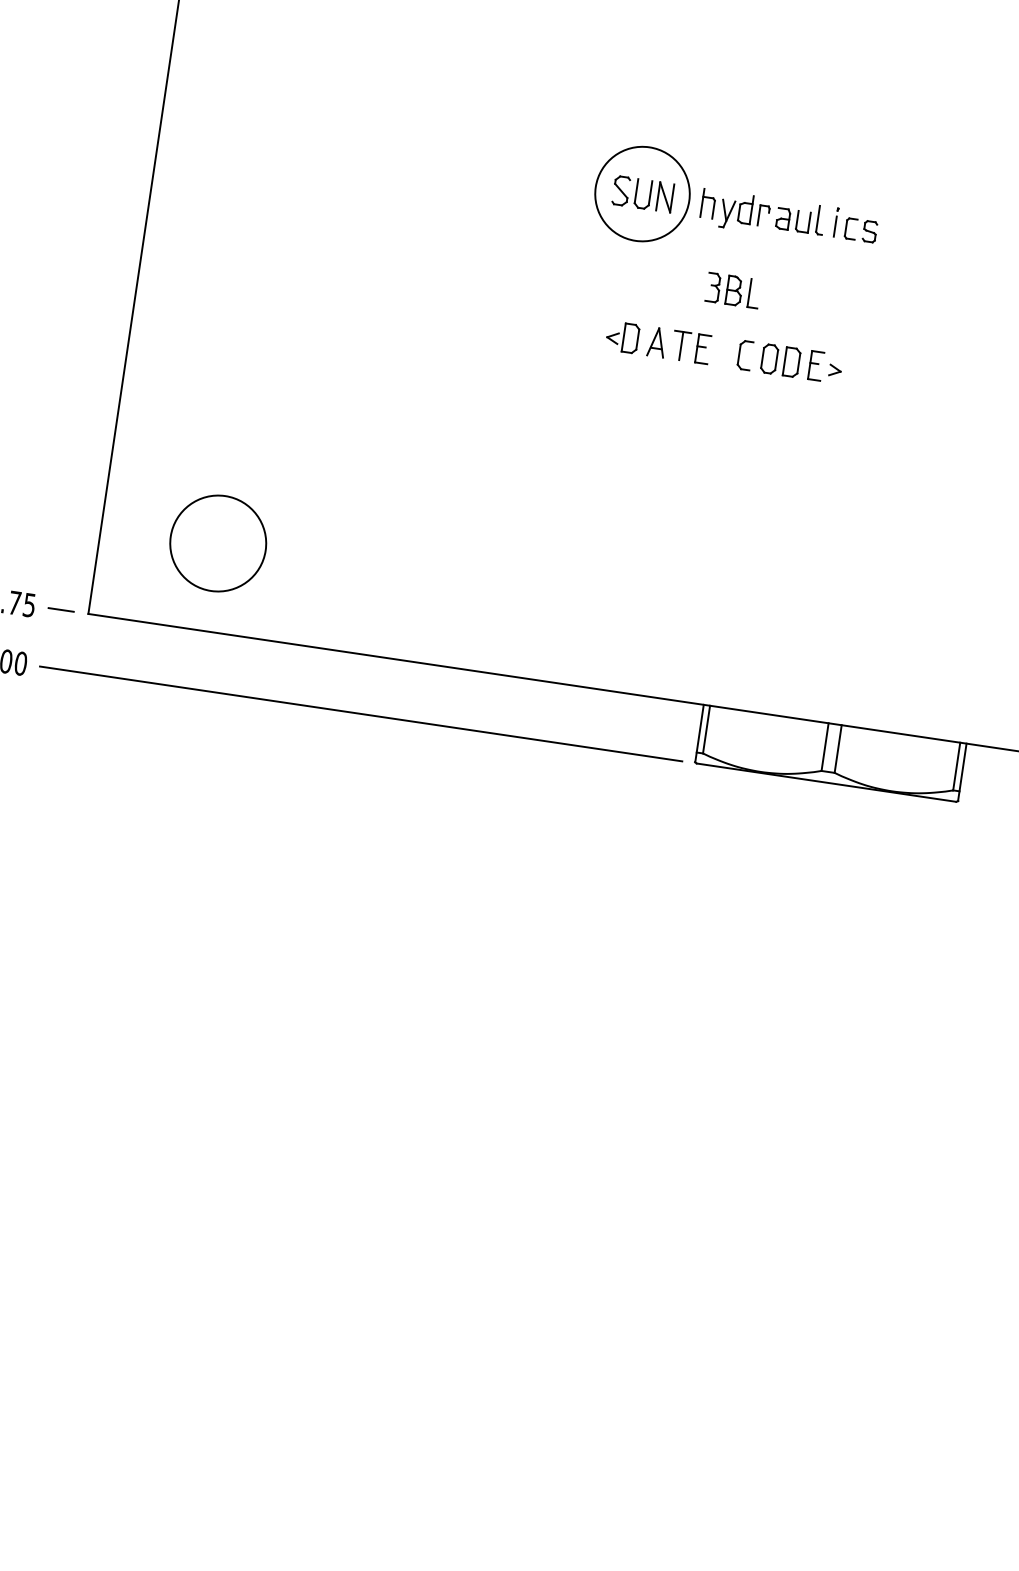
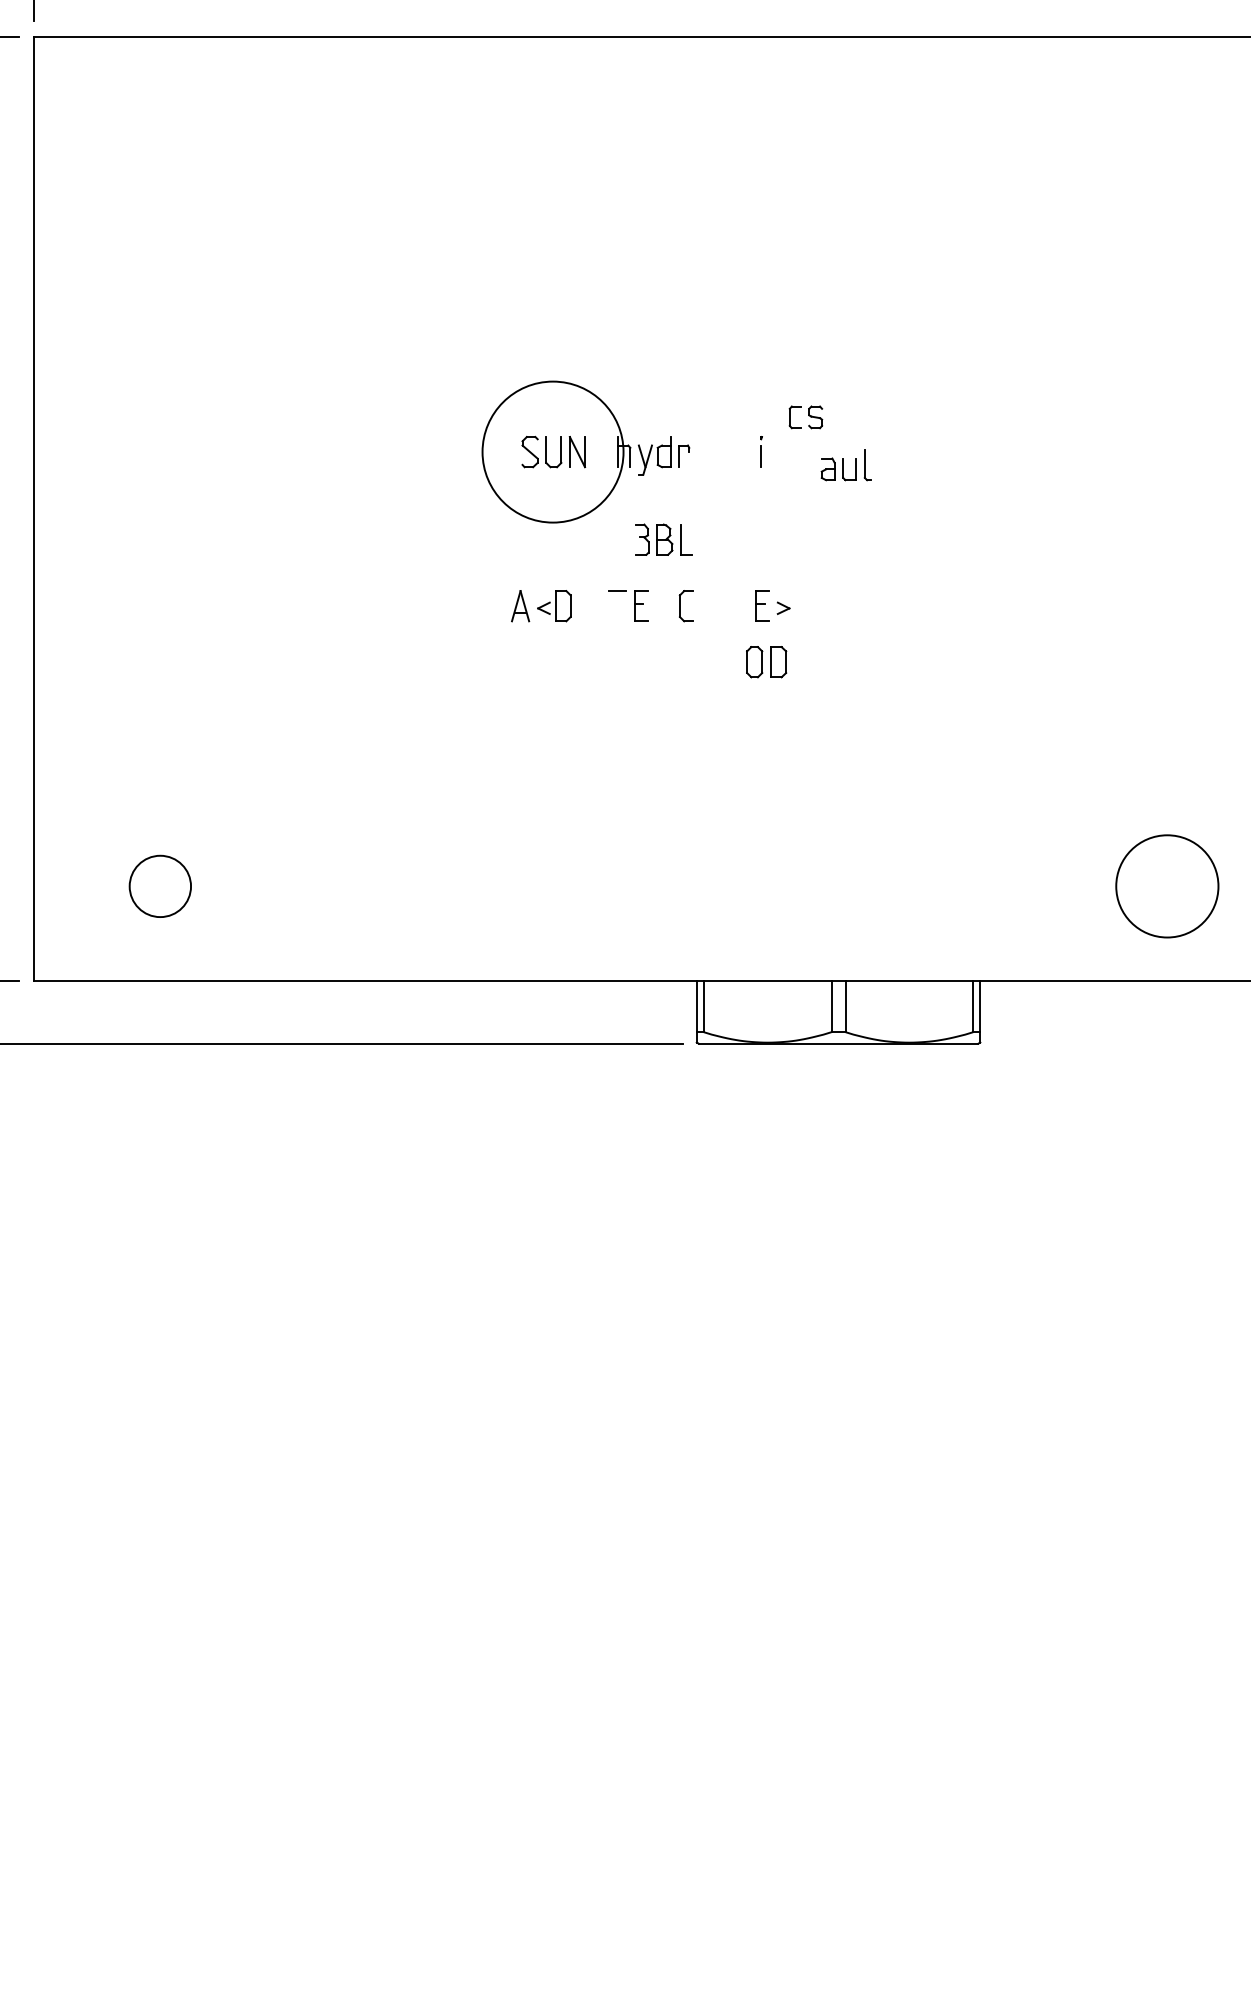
circle: (642, 193) -> (552, 451), size x1.4
part: (799, 217) -> (845, 465), moved
part: (860, 230) -> (805, 417), moved
part: (657, 342) -> (520, 606), moved
line: (681, 346) -> (617, 606), removed
part: (780, 360) -> (766, 662), moved
circle: (218, 543) -> (160, 886), size x0.6

